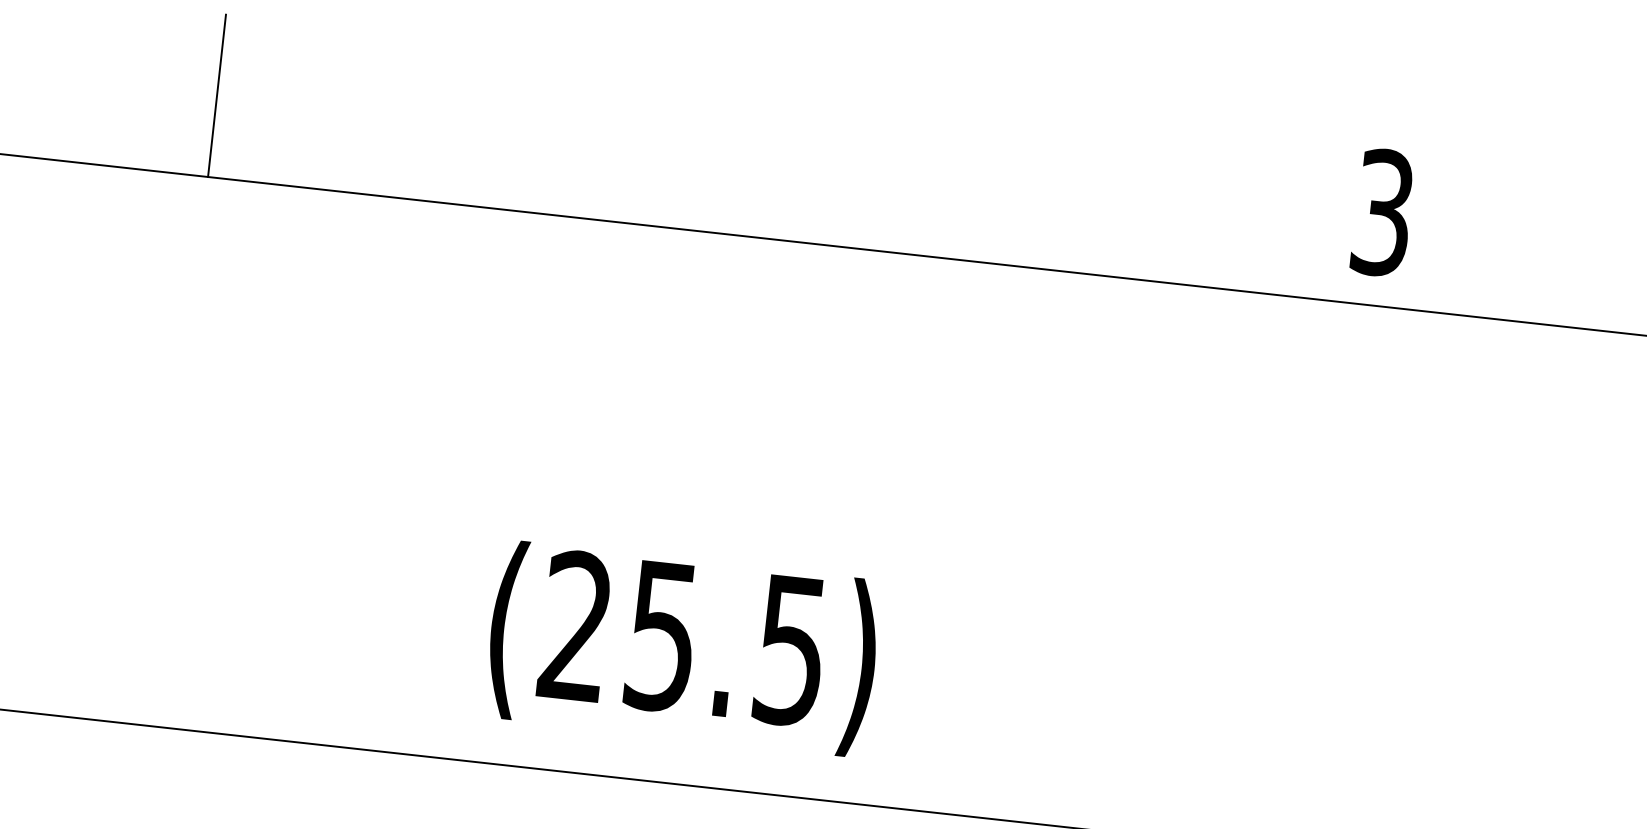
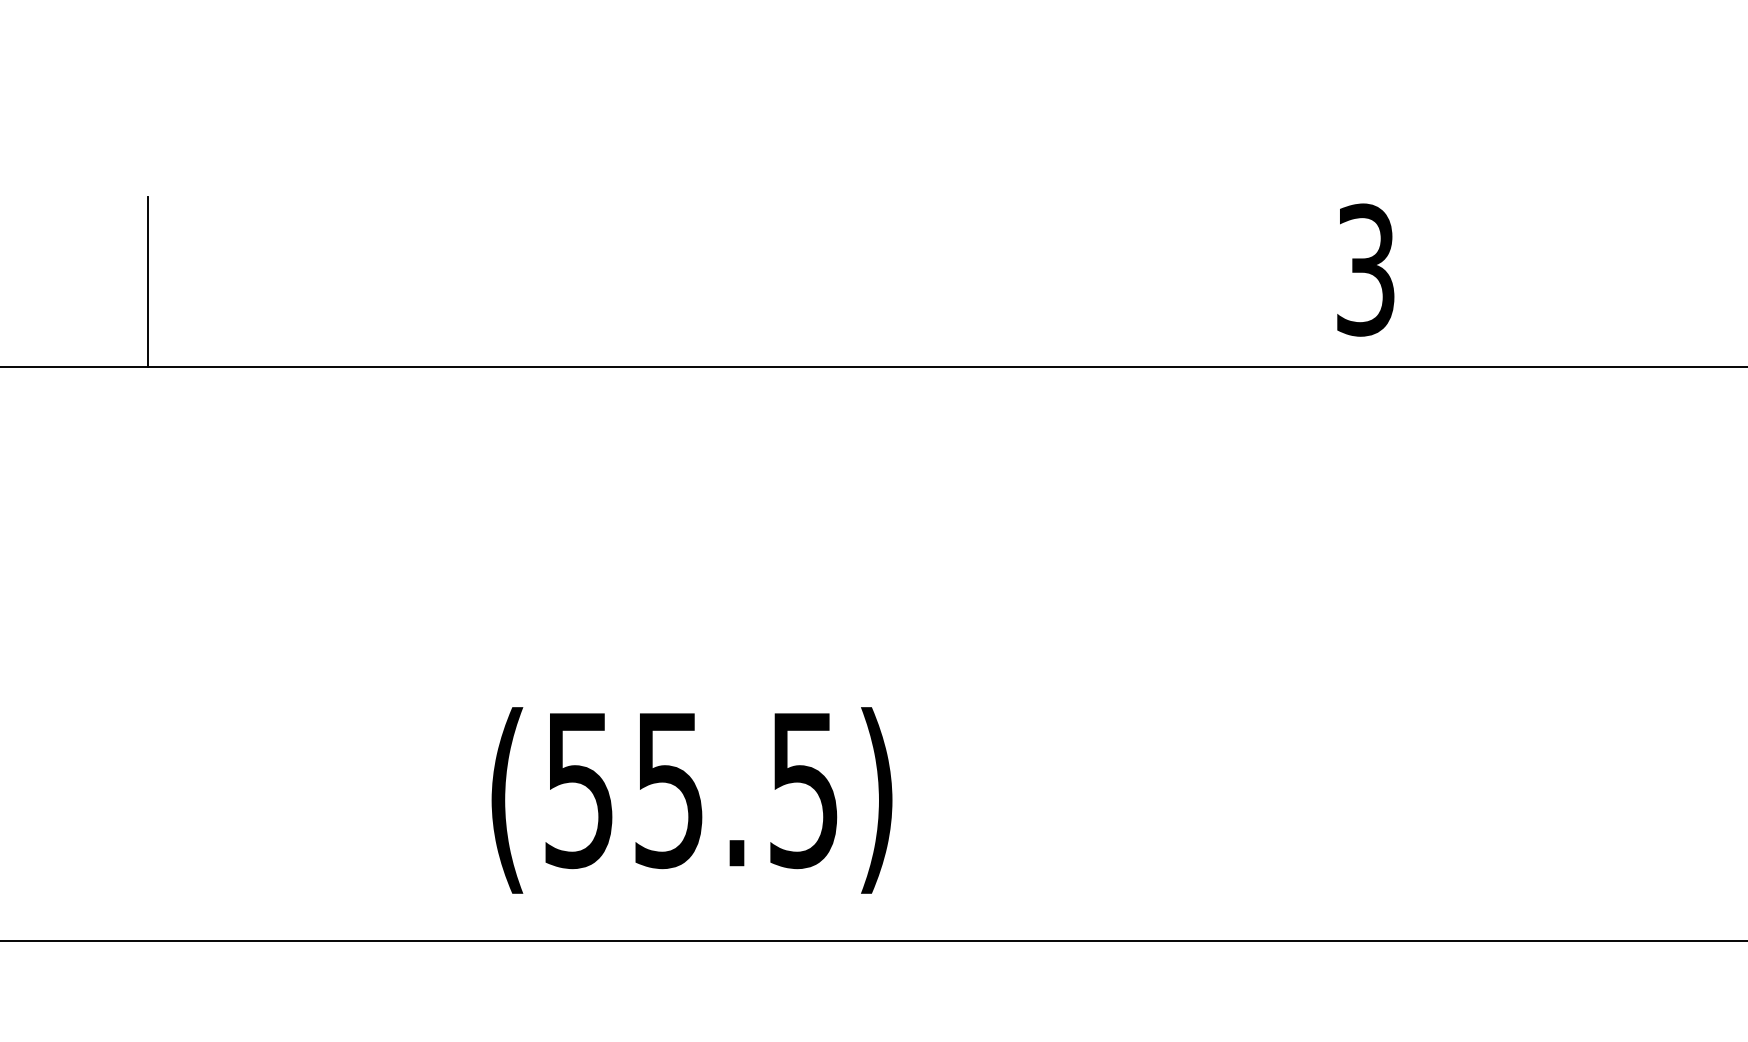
text: (575, 626) -> (578, 789), (25.5) -> (55.5)

